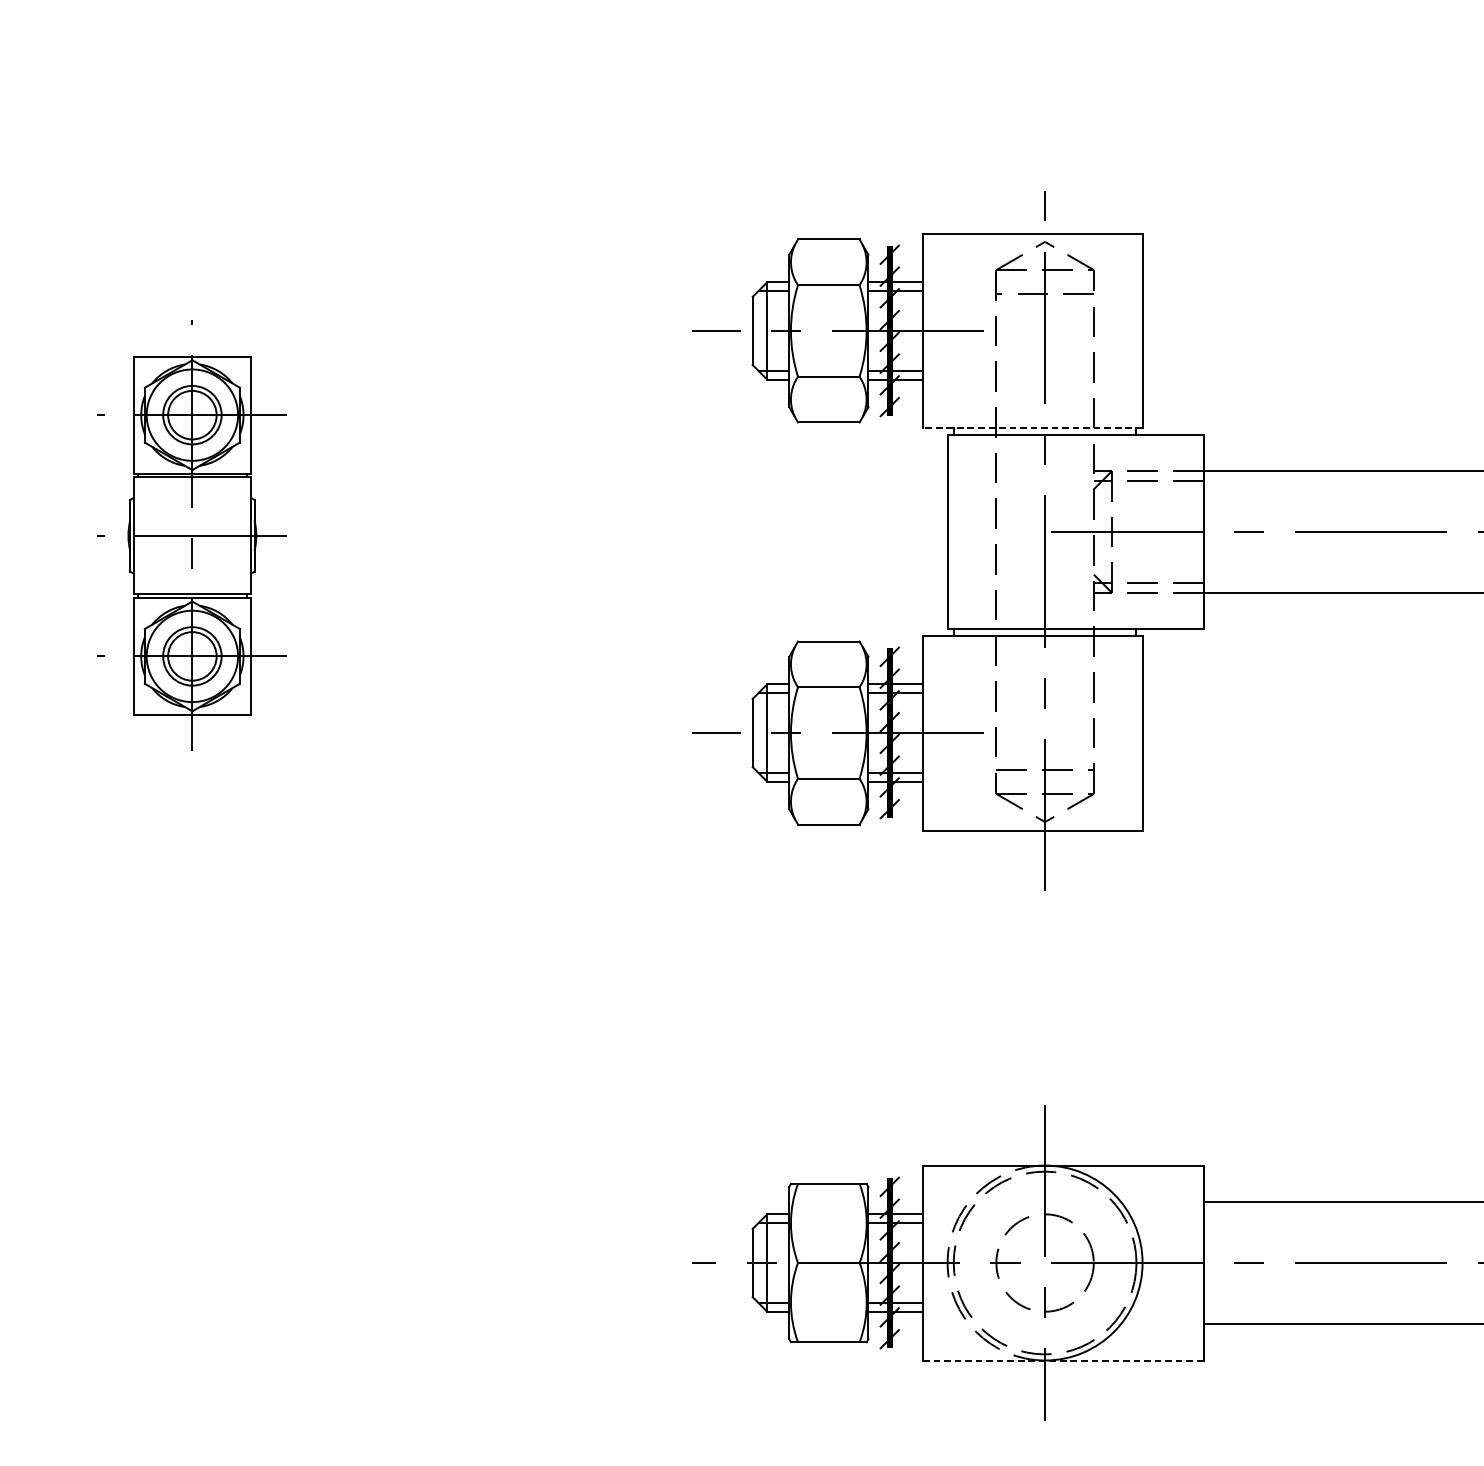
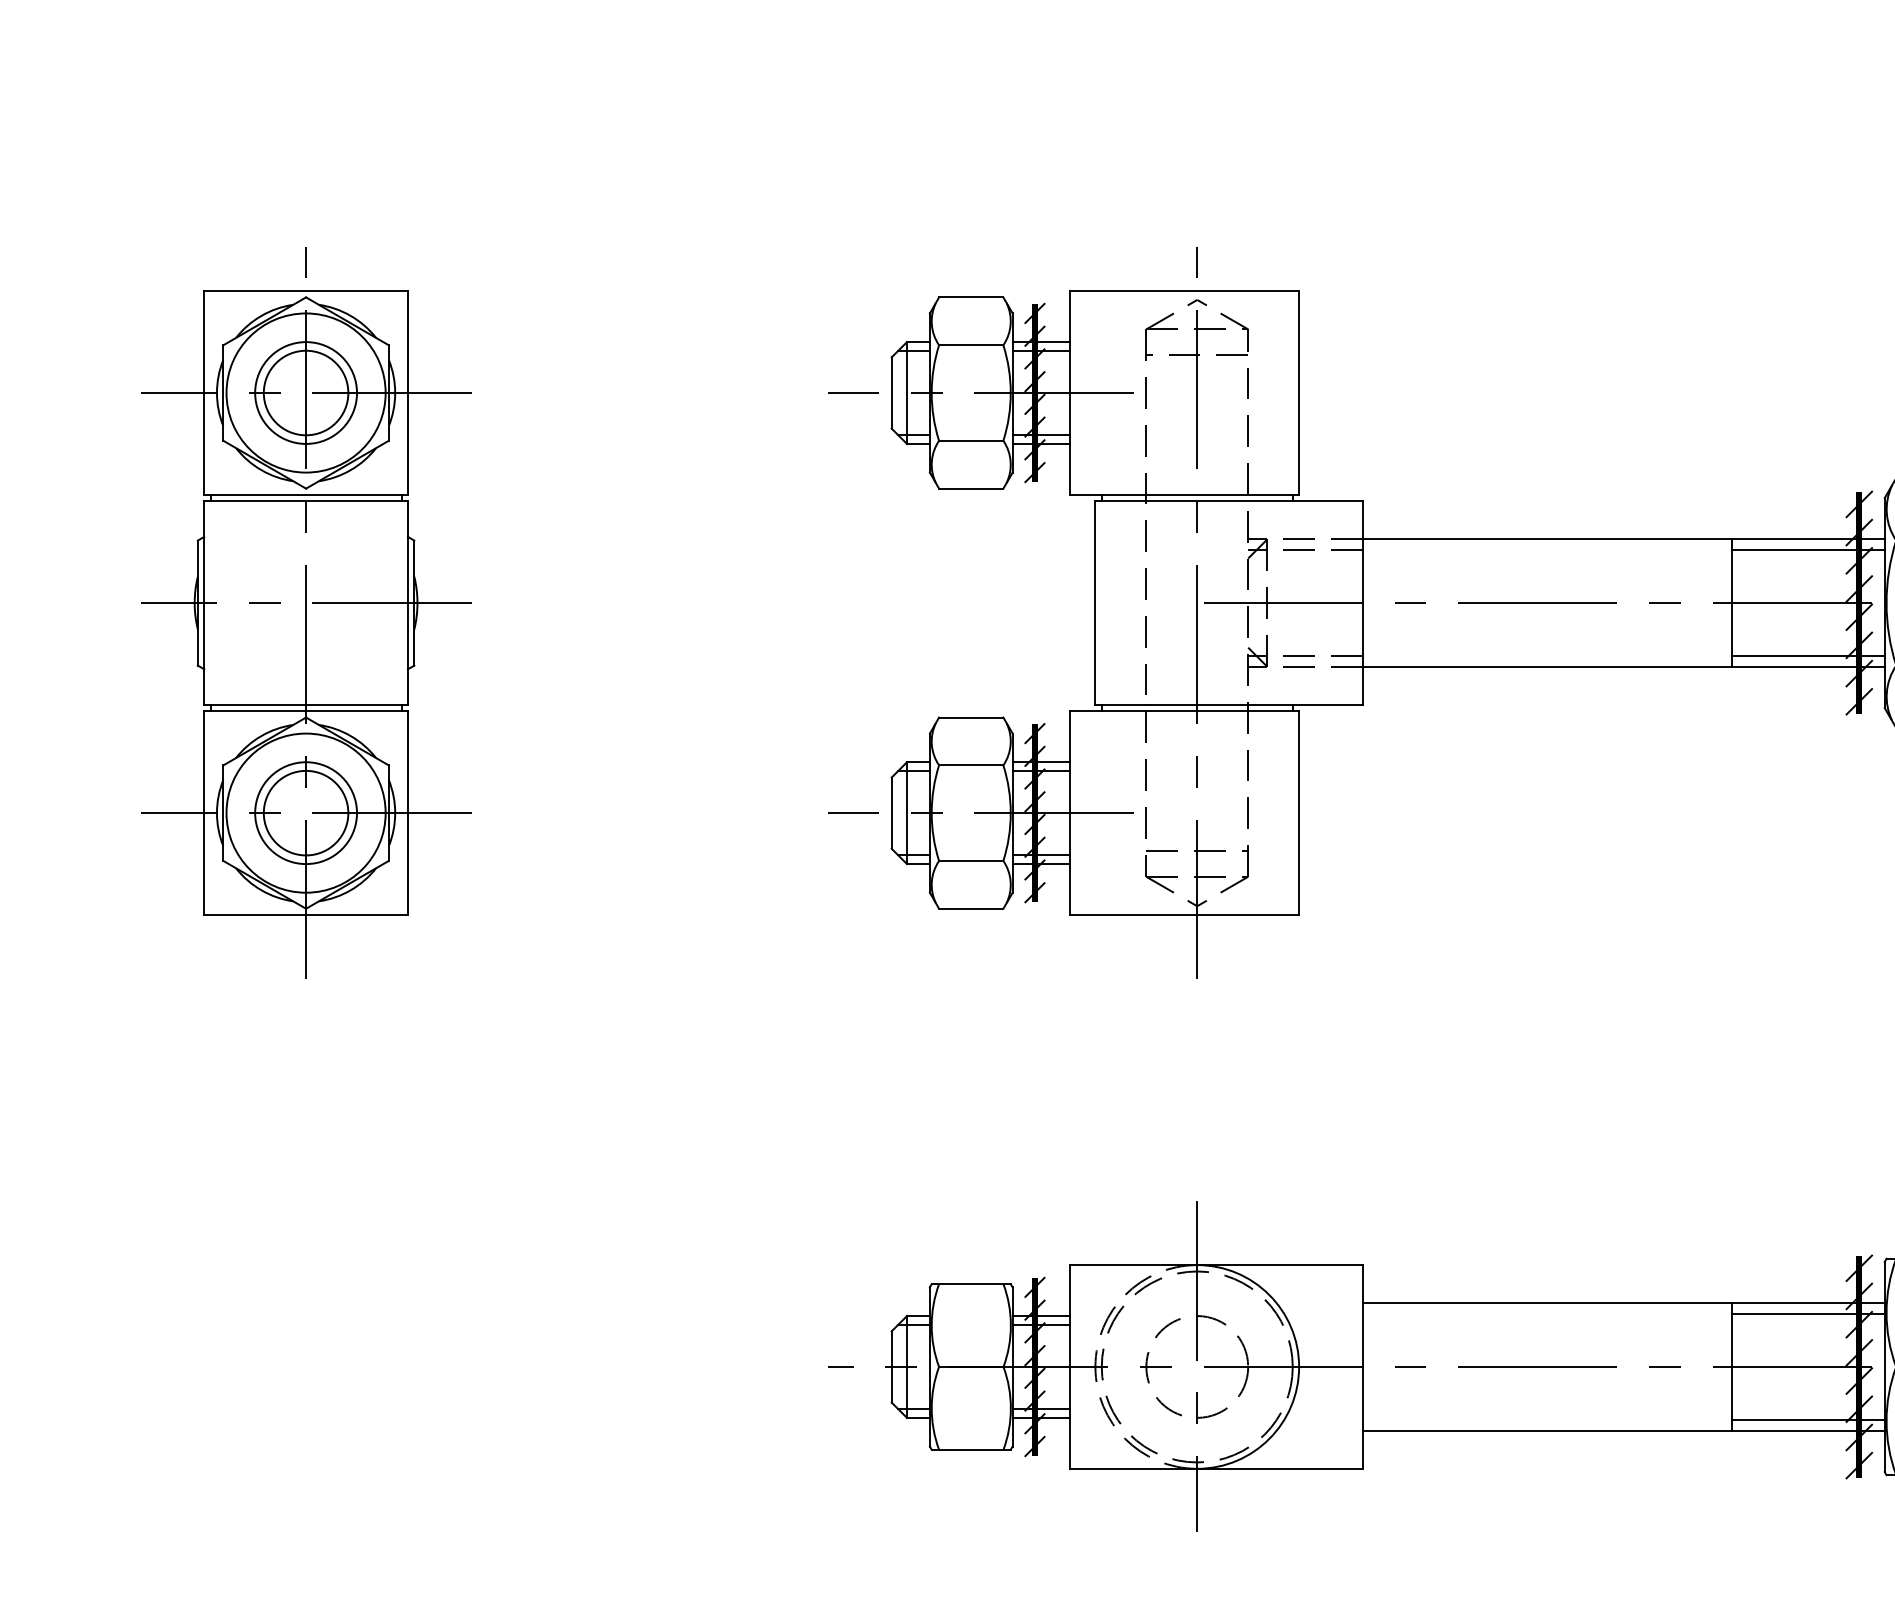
line: (1032, 428) -> (1184, 494), dashed -> solid
part: (192, 541) -> (306, 612), size x1.67
line: (1062, 1360) -> (1215, 1468), dashed -> solid

